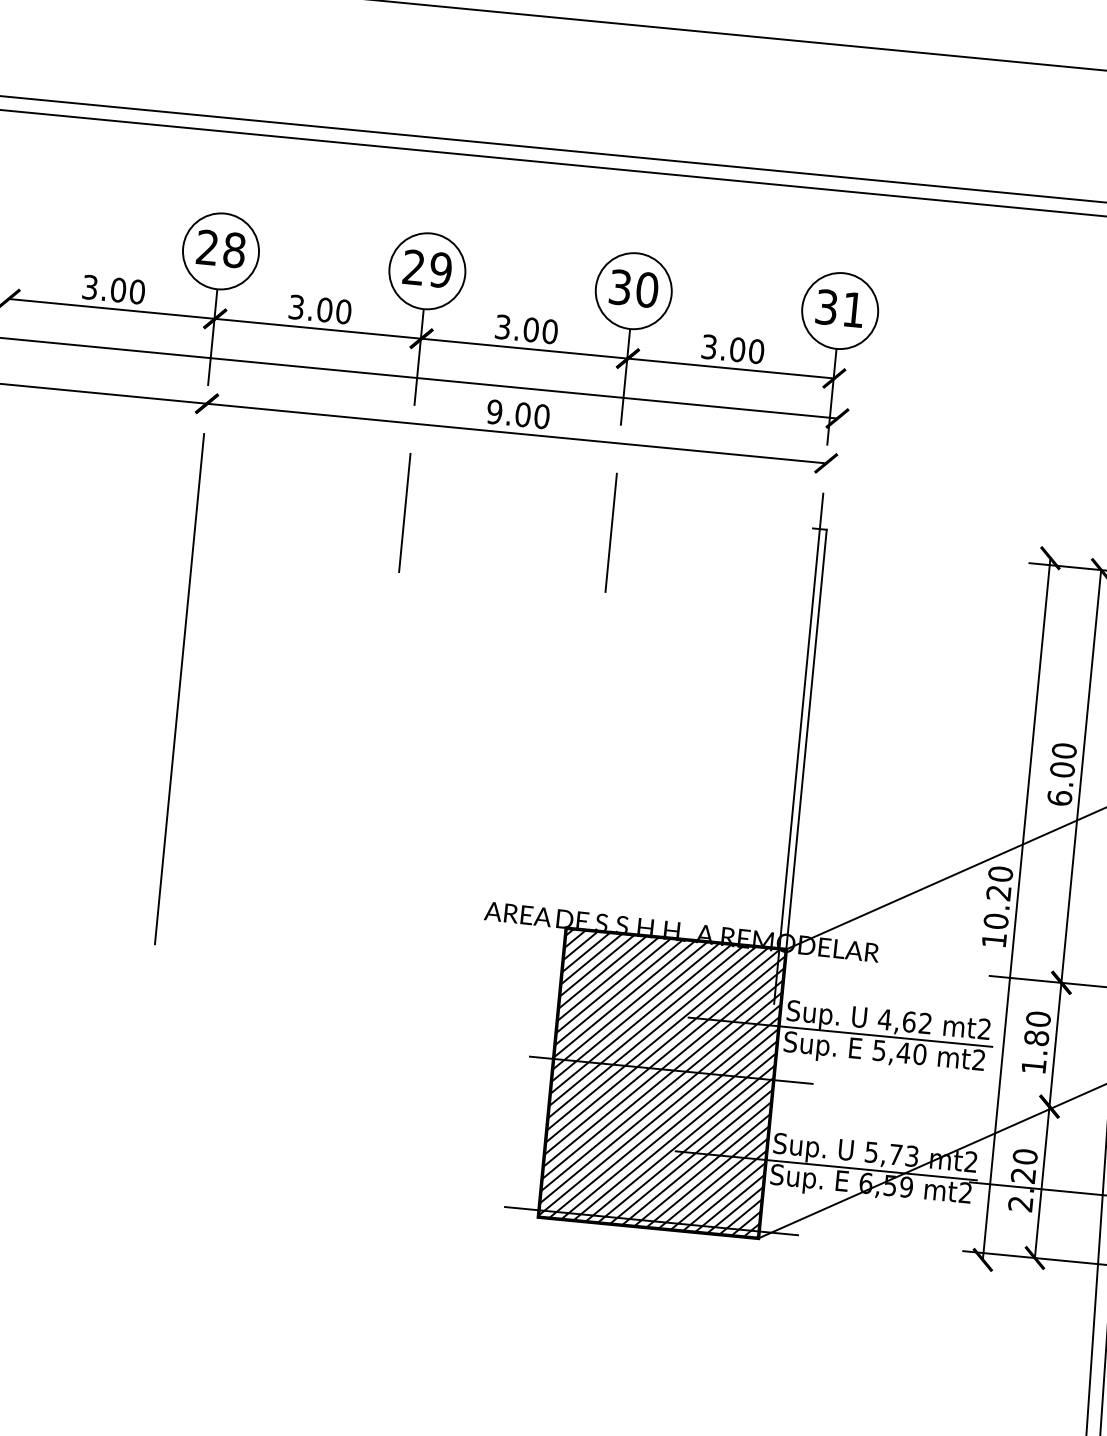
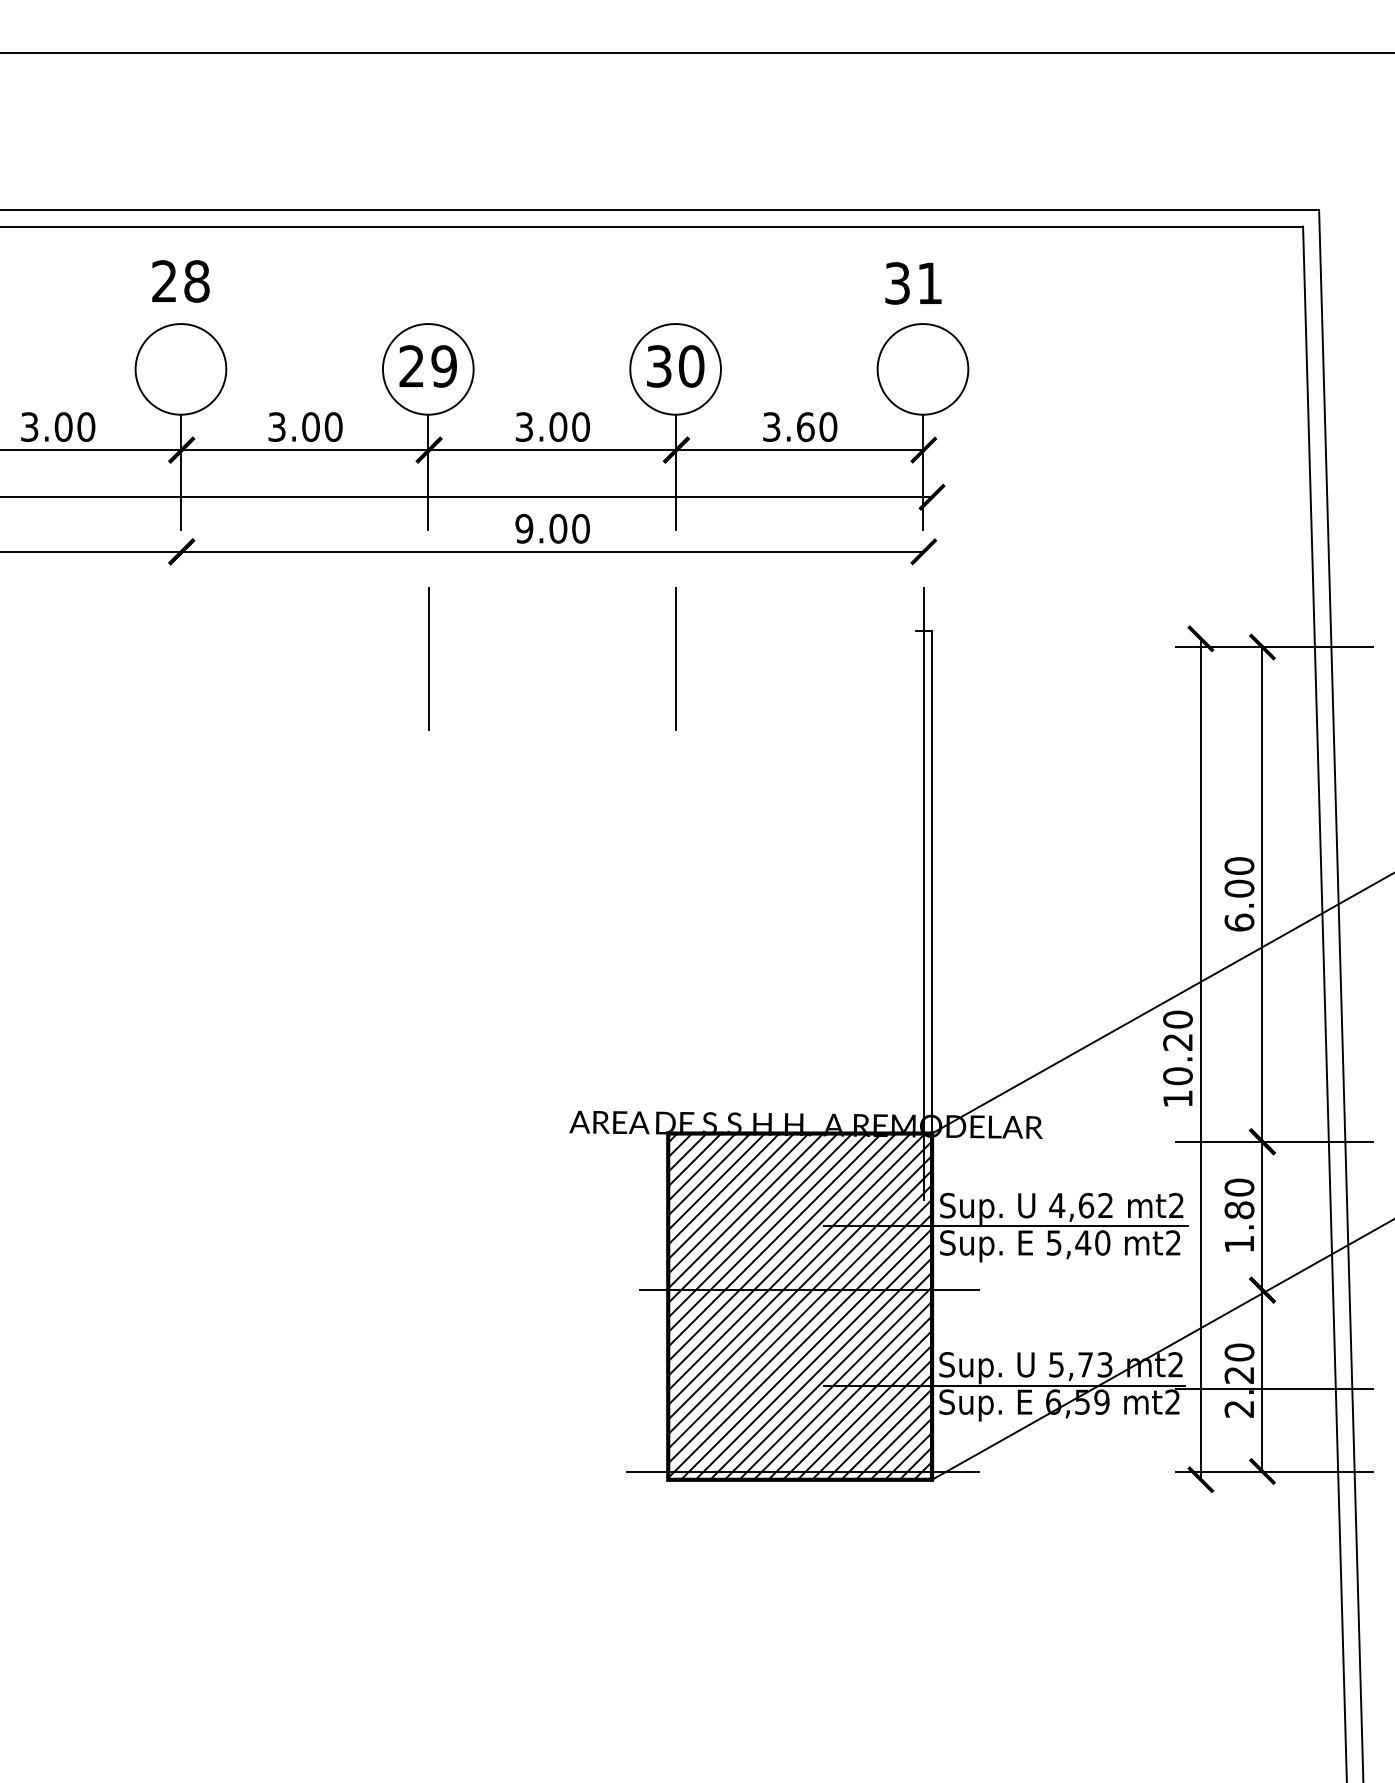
text: (220, 249) -> (180, 281), moved
text: (839, 308) -> (913, 283), moved
text: (737, 349) -> (805, 426), 3.00 -> 3.60
line: (179, 688) -> (181, 893), removed

